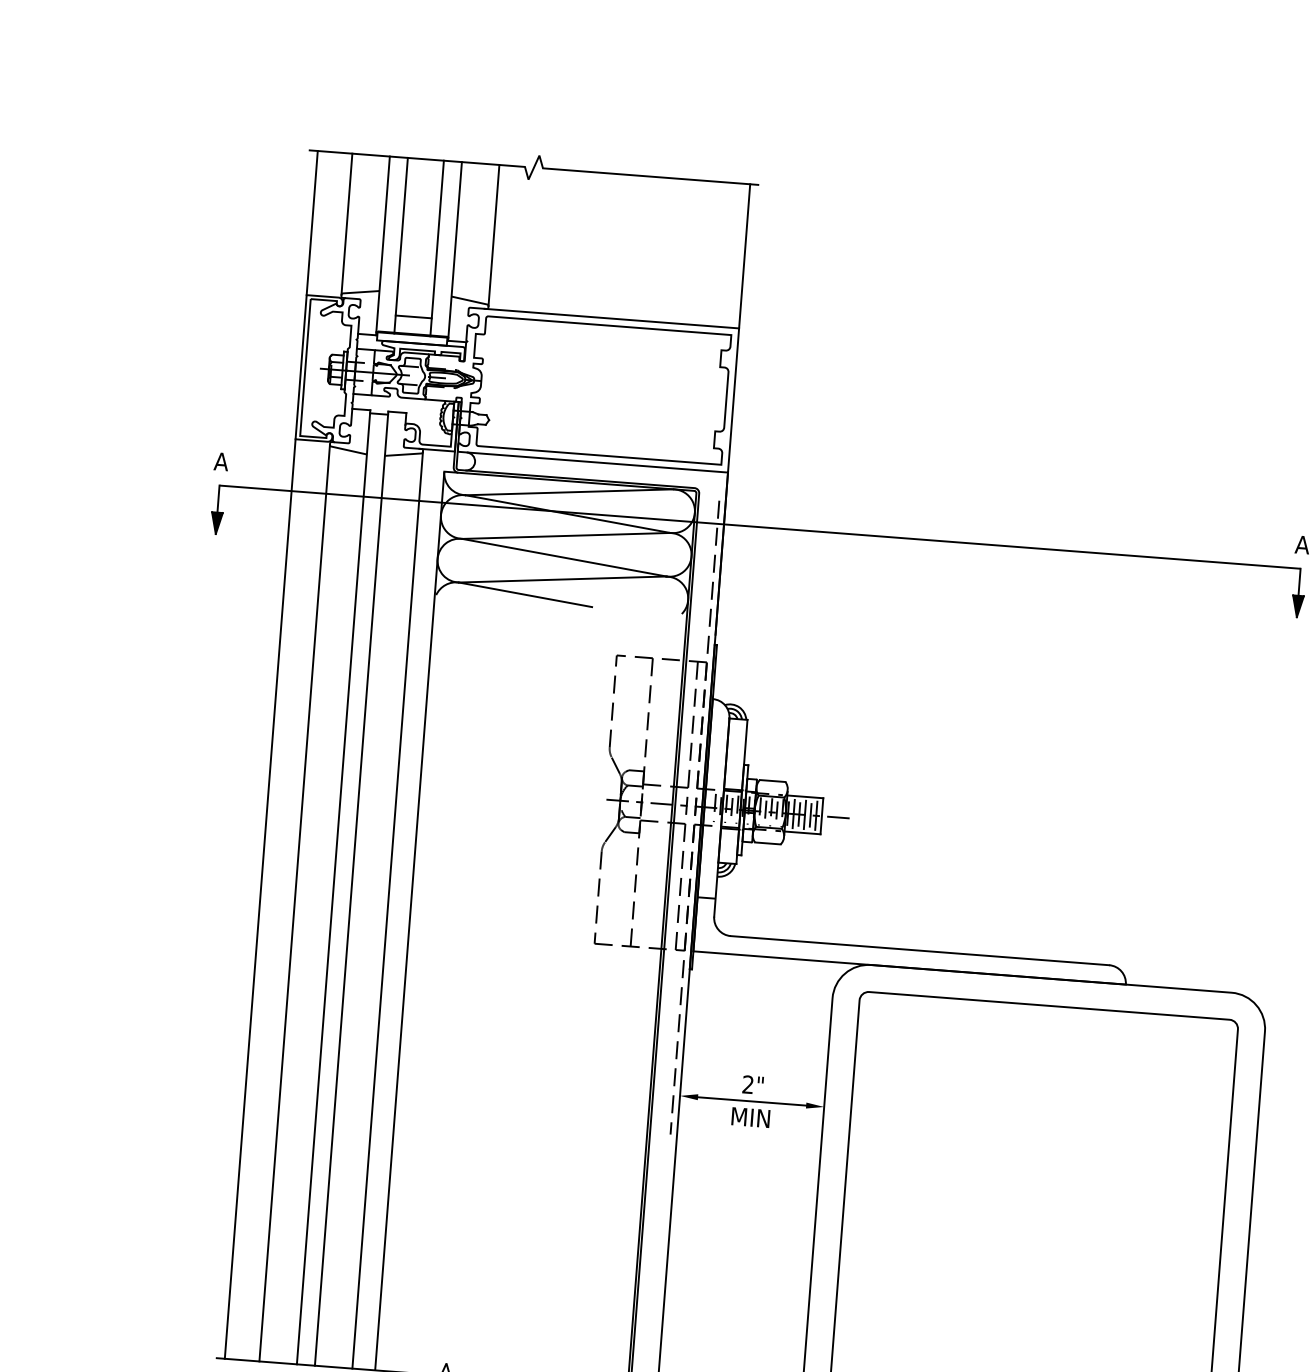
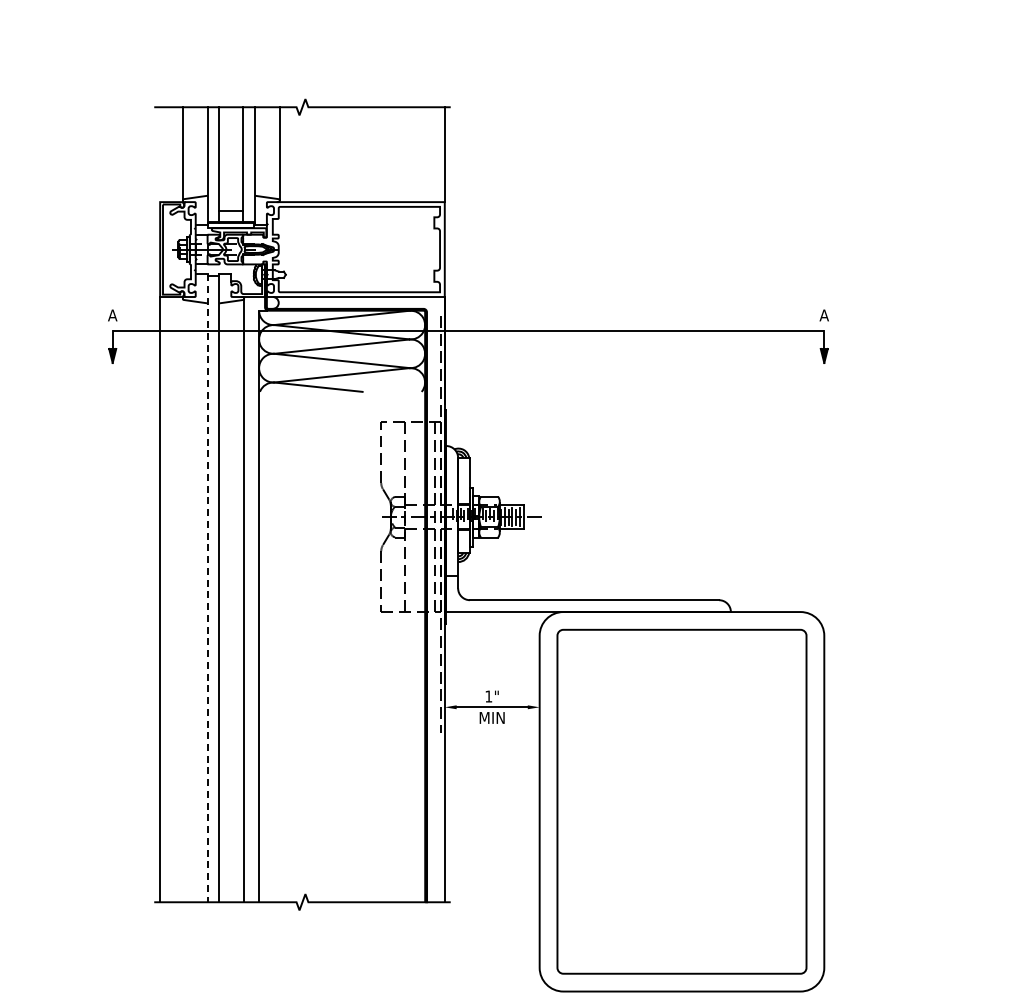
line: (312, 222) -> (160, 154), removed
line: (333, 887) -> (207, 588), solid -> dashed
line: (294, 902) -> (182, 600), removed
text: (747, 1084) -> (488, 696), 2" -> 1"

